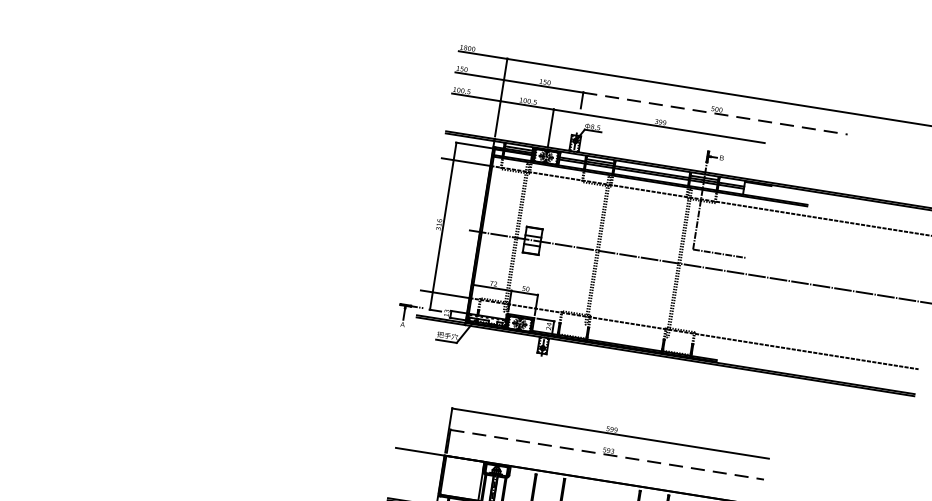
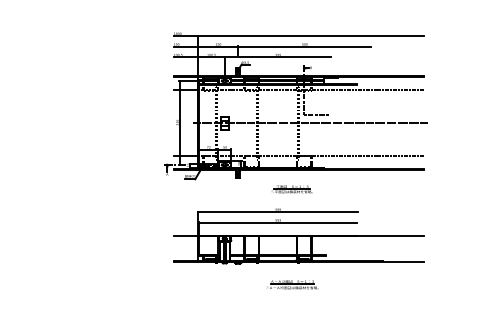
line: (715, 113) -> (304, 46), dashed -> solid
part: (644, 393) -> (291, 189), added
line: (606, 454) -> (277, 222), dashed -> solid

